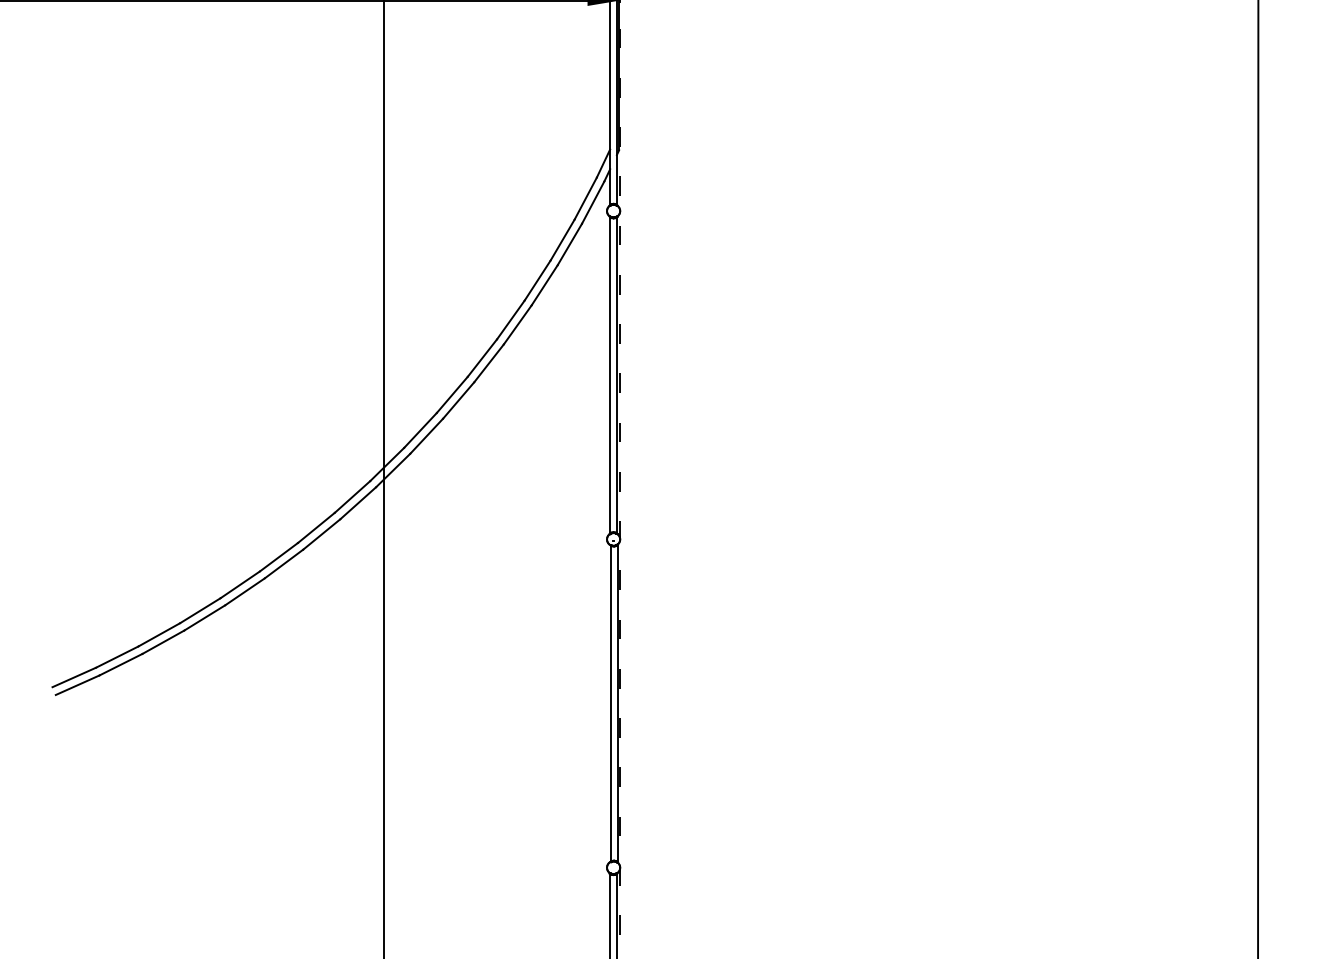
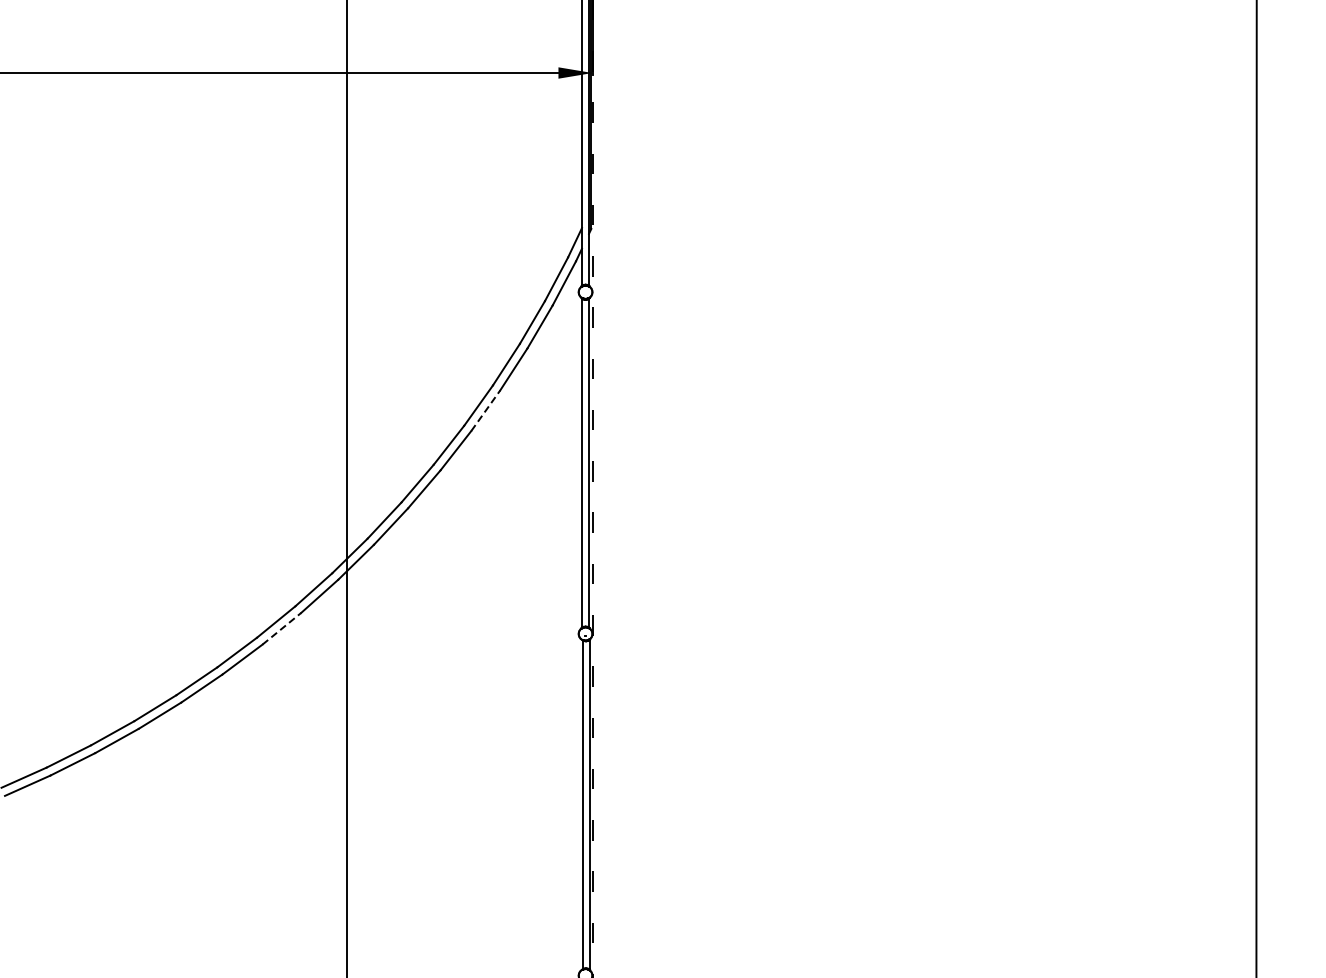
line: (517, 324) -> (485, 410), solid -> dashed
line: (321, 534) -> (281, 628), solid -> dashed

